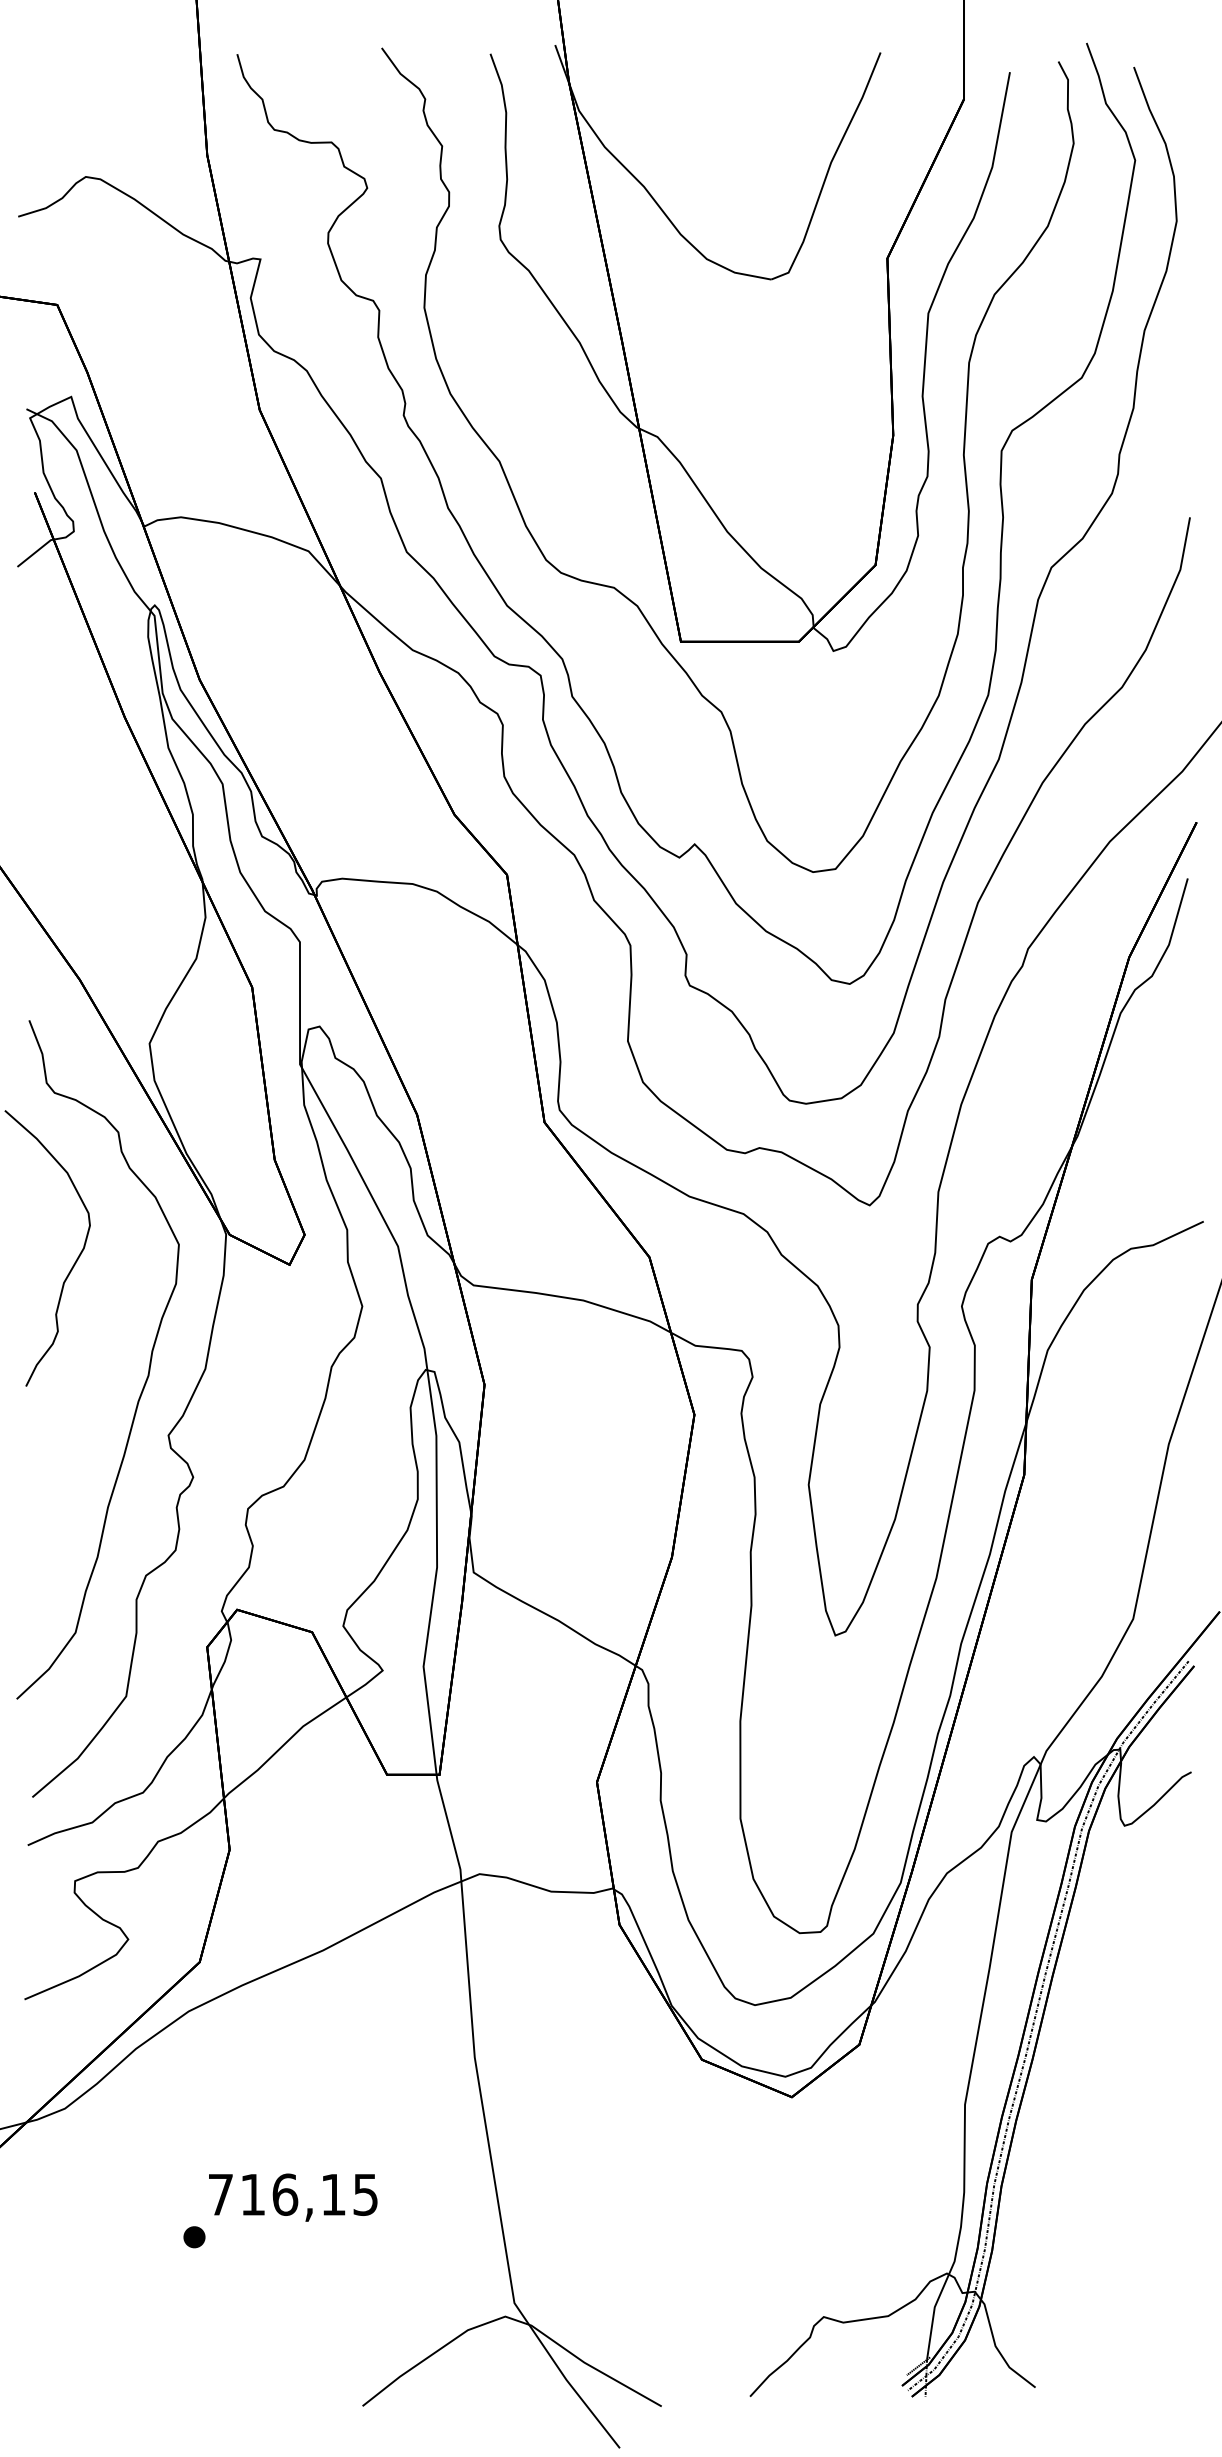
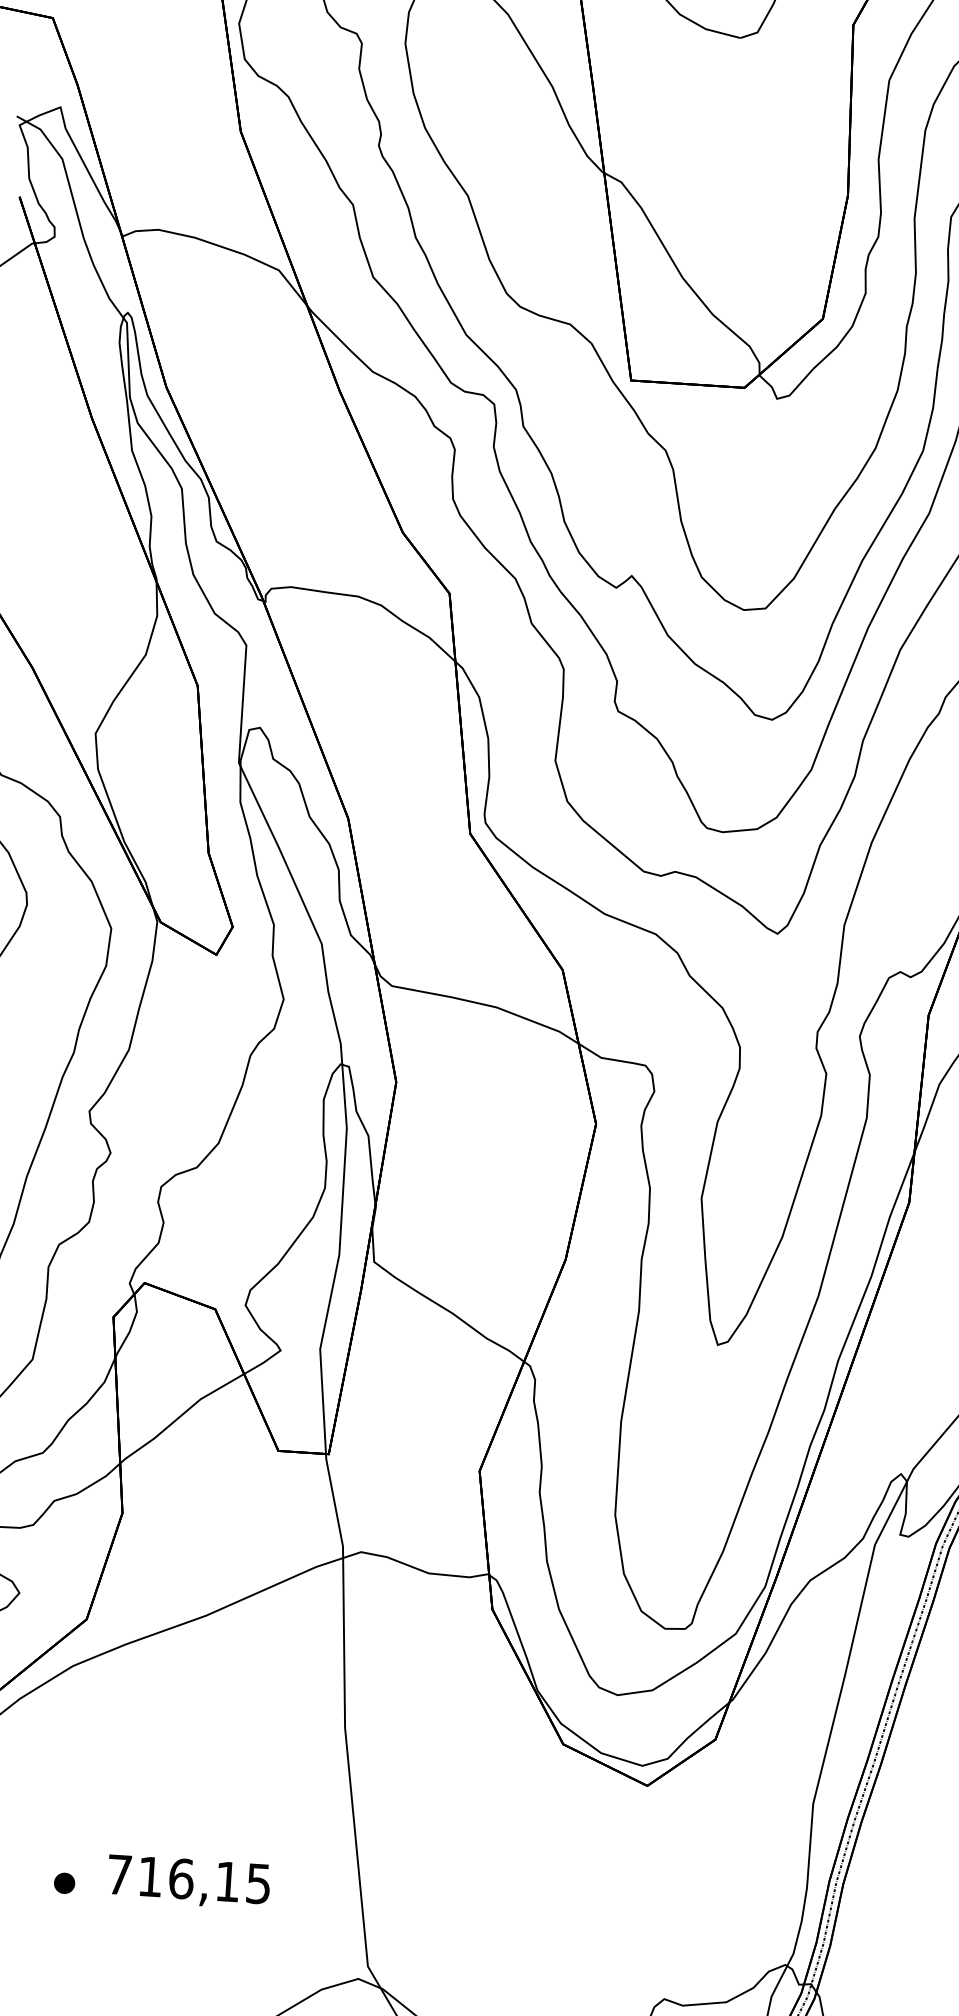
text: (293, 2197) -> (189, 1881), moved

